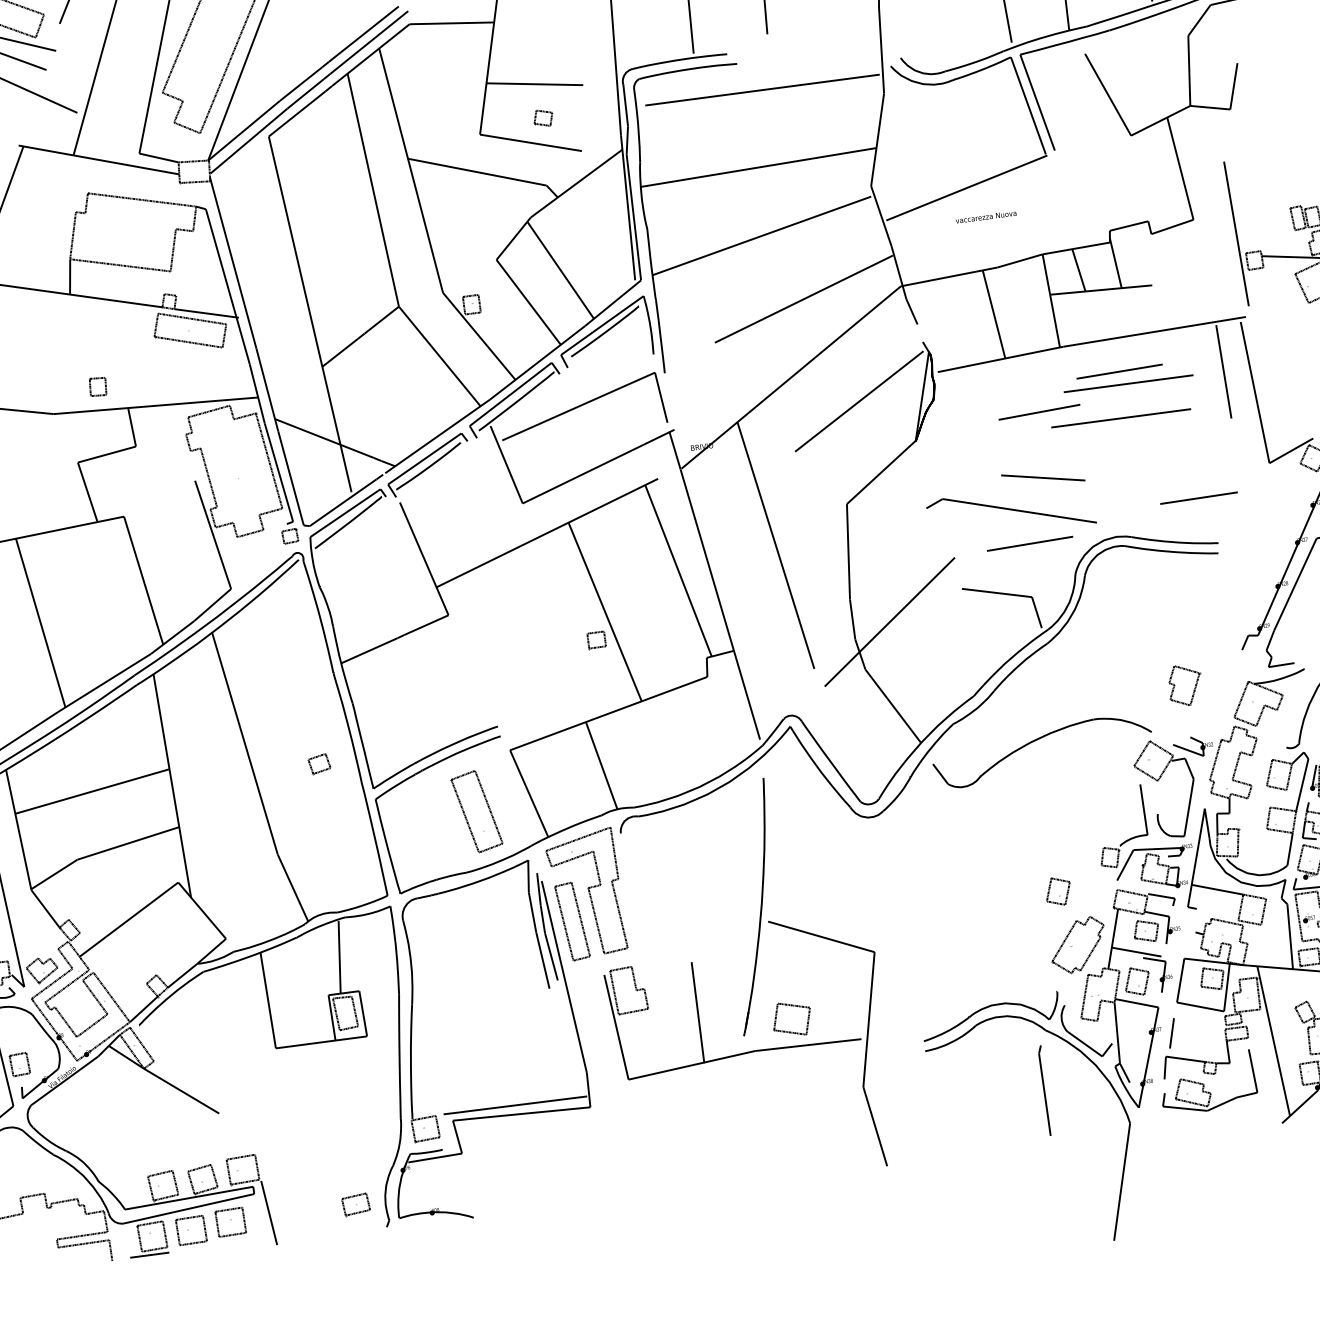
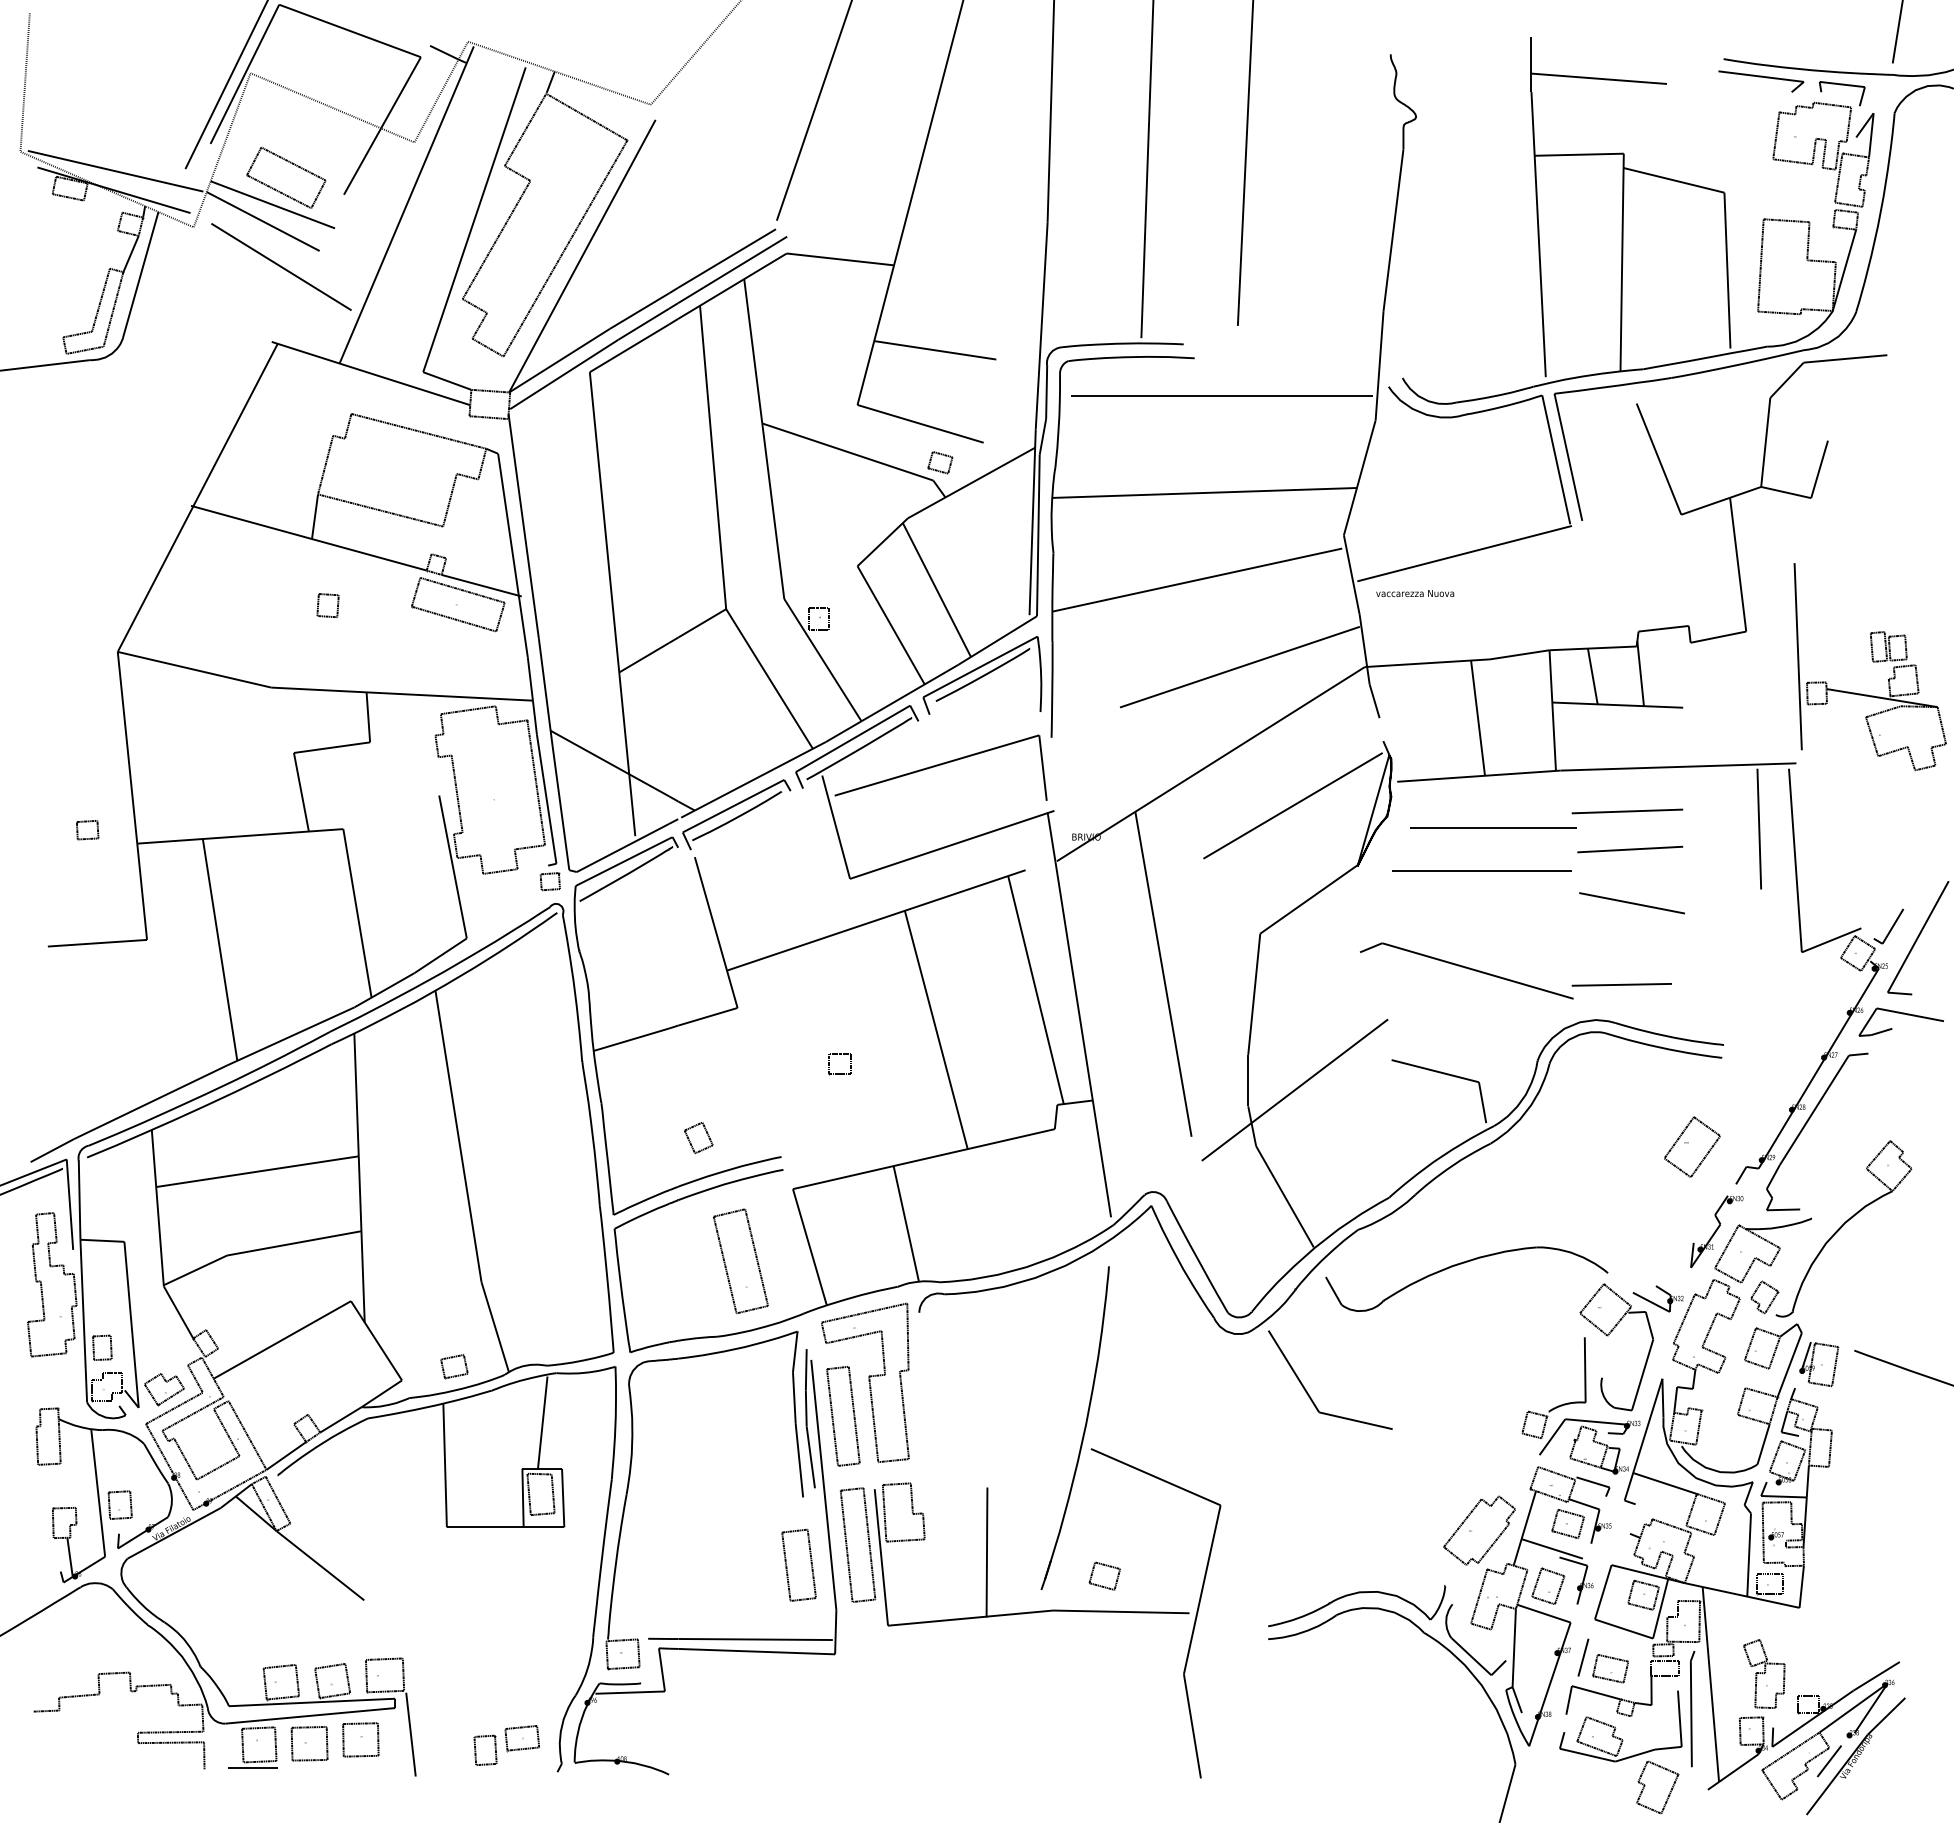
part: (543, 118) -> (940, 462), moved
text: (986, 216) -> (1415, 593), moved
line: (1128, 383) -> (1493, 827), moved
part: (97, 386) -> (327, 605), moved
line: (1039, 412) -> (1630, 849), moved
line: (1121, 418) -> (1481, 870), moved
line: (1042, 478) -> (1631, 903), moved
line: (1198, 497) -> (1621, 984), moved
line: (1030, 543) -> (1485, 1014), removed
part: (1204, 625) -> (1692, 1146), added
part: (597, 647) -> (839, 1073), moved
part: (1184, 684) -> (1657, 1786), moved
part: (1231, 688) -> (1716, 1231), added
part: (431, 720) -> (698, 1138), added
part: (1275, 735) -> (1764, 1297), added
part: (319, 763) -> (454, 1366), moved
part: (932, 856) -> (1309, 1394), added
part: (1058, 890) -> (1463, 1458), removed
part: (791, 1018) -> (1104, 1575), size x0.62
part: (596, 1019) -> (857, 1544), added
part: (1194, 1039) -> (1610, 1668), added
part: (552, 1042) -> (798, 1565), added
part: (1045, 1091) -> (1692, 1709), moved
part: (328, 1216) -> (485, 1749), added

